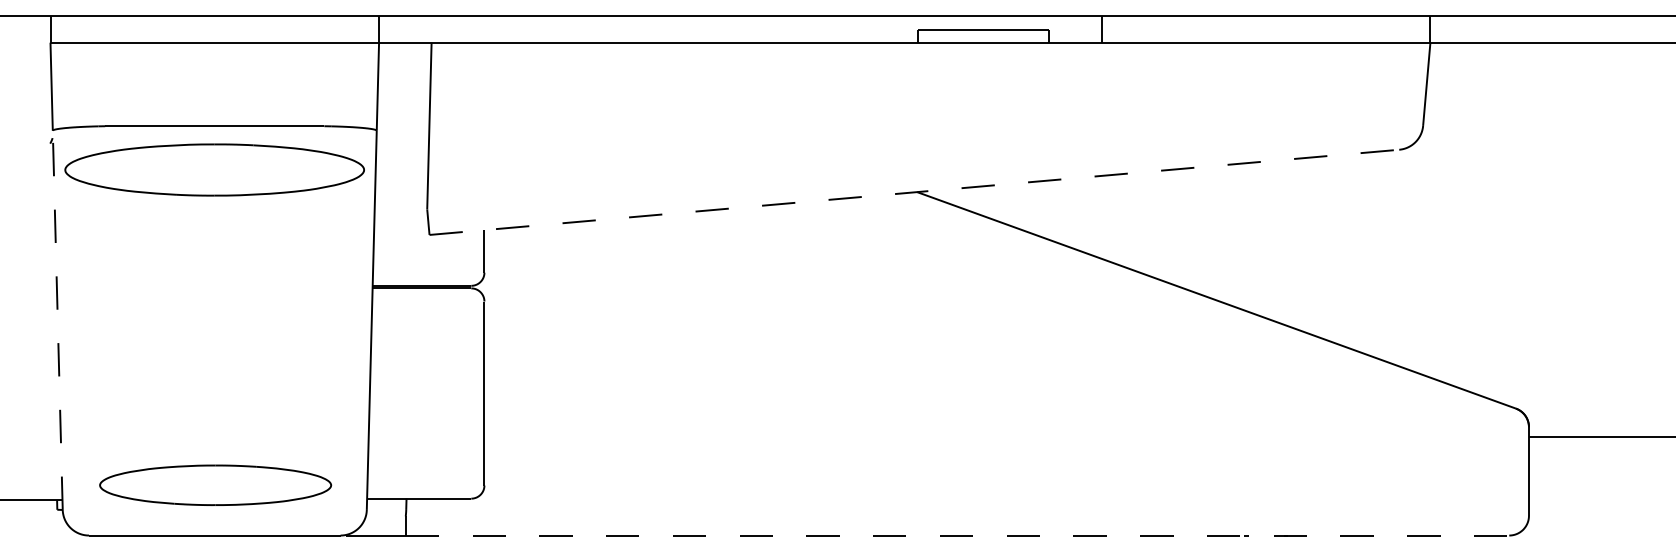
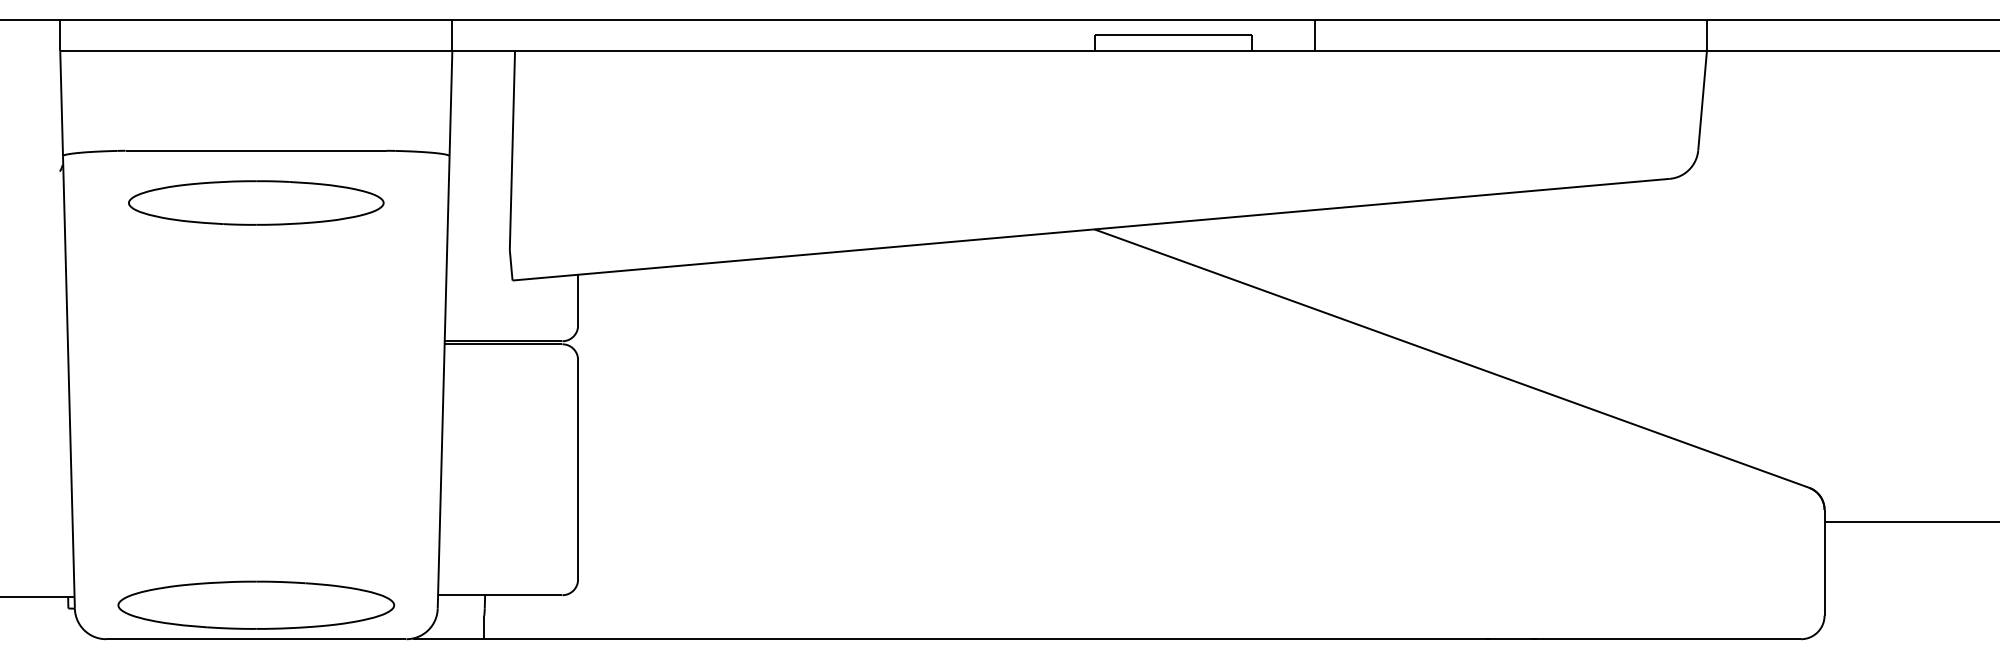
part: (214, 169) -> (256, 202), size x0.71
line: (914, 192) -> (1091, 229), dashed -> solid
line: (57, 319) -> (68, 381), dashed -> solid
part: (215, 484) -> (256, 604), moved
line: (958, 535) -> (1143, 639), dashed -> solid

